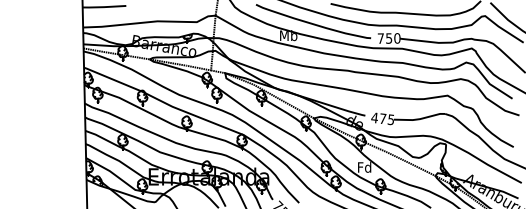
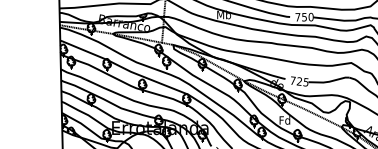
text: (378, 118) -> (296, 81), 475 -> 725

